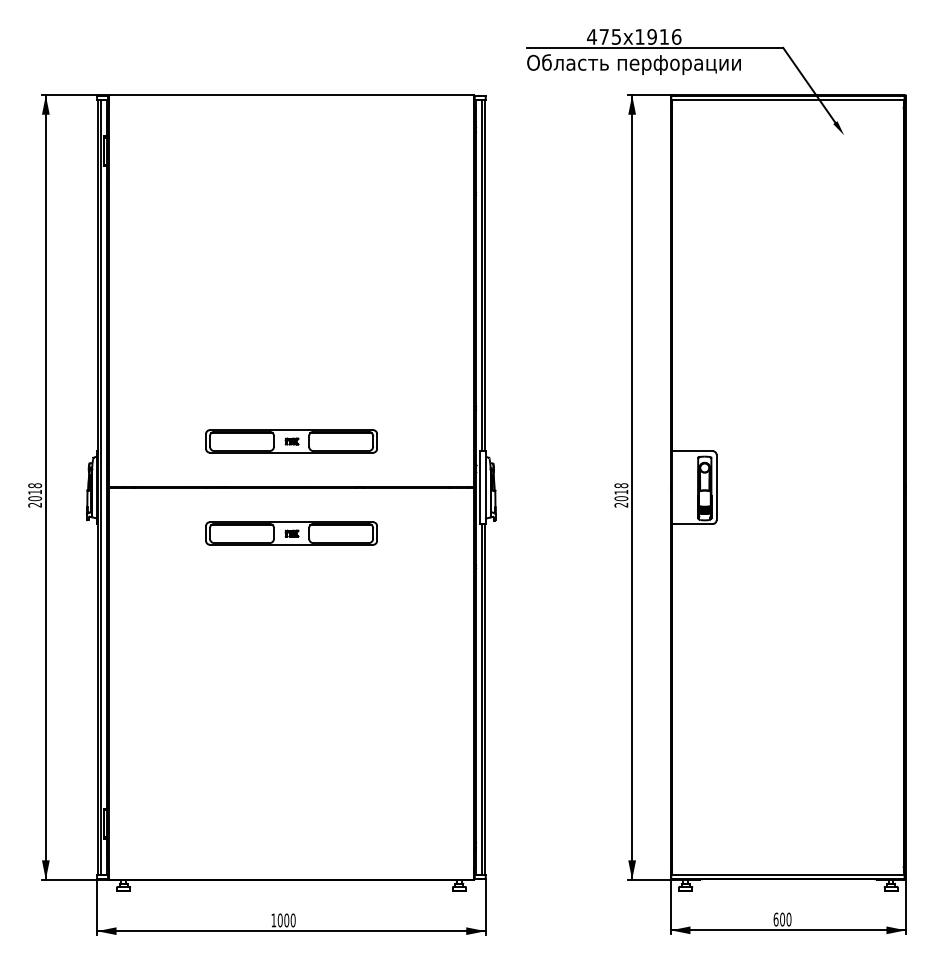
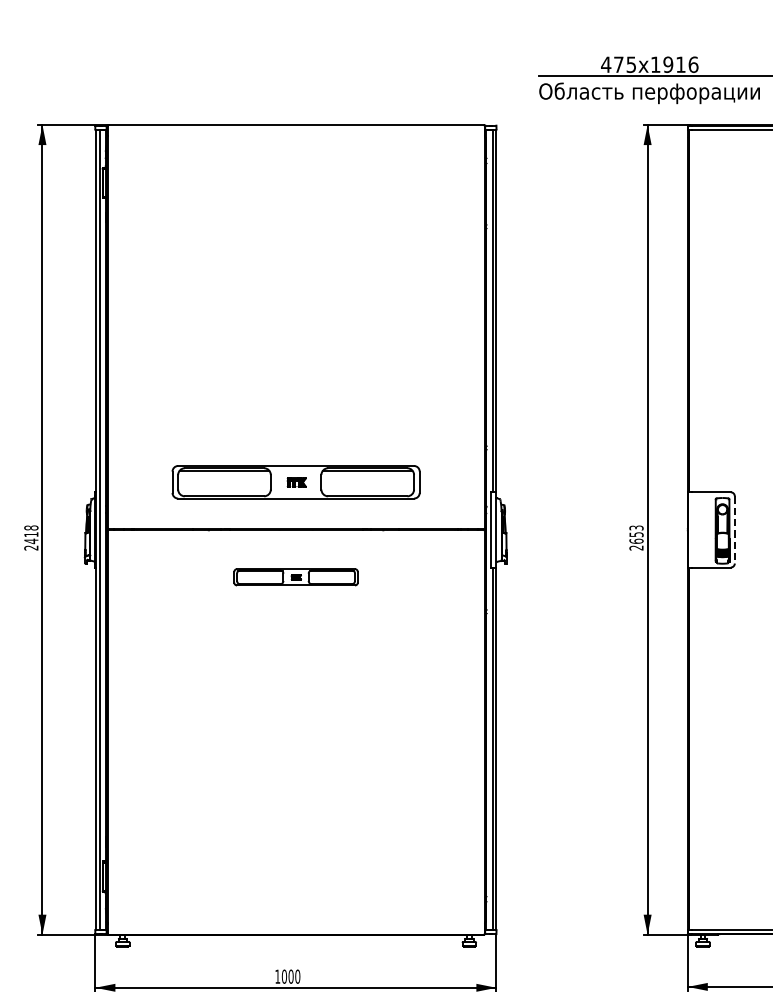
part: (291, 441) -> (296, 482), size x1.4
line: (716, 487) -> (734, 529), solid -> dashed
text: (621, 491) -> (636, 533), 2018 -> 2653
text: (35, 498) -> (31, 541), 2018 -> 2418
part: (291, 533) -> (296, 577), size x0.7

